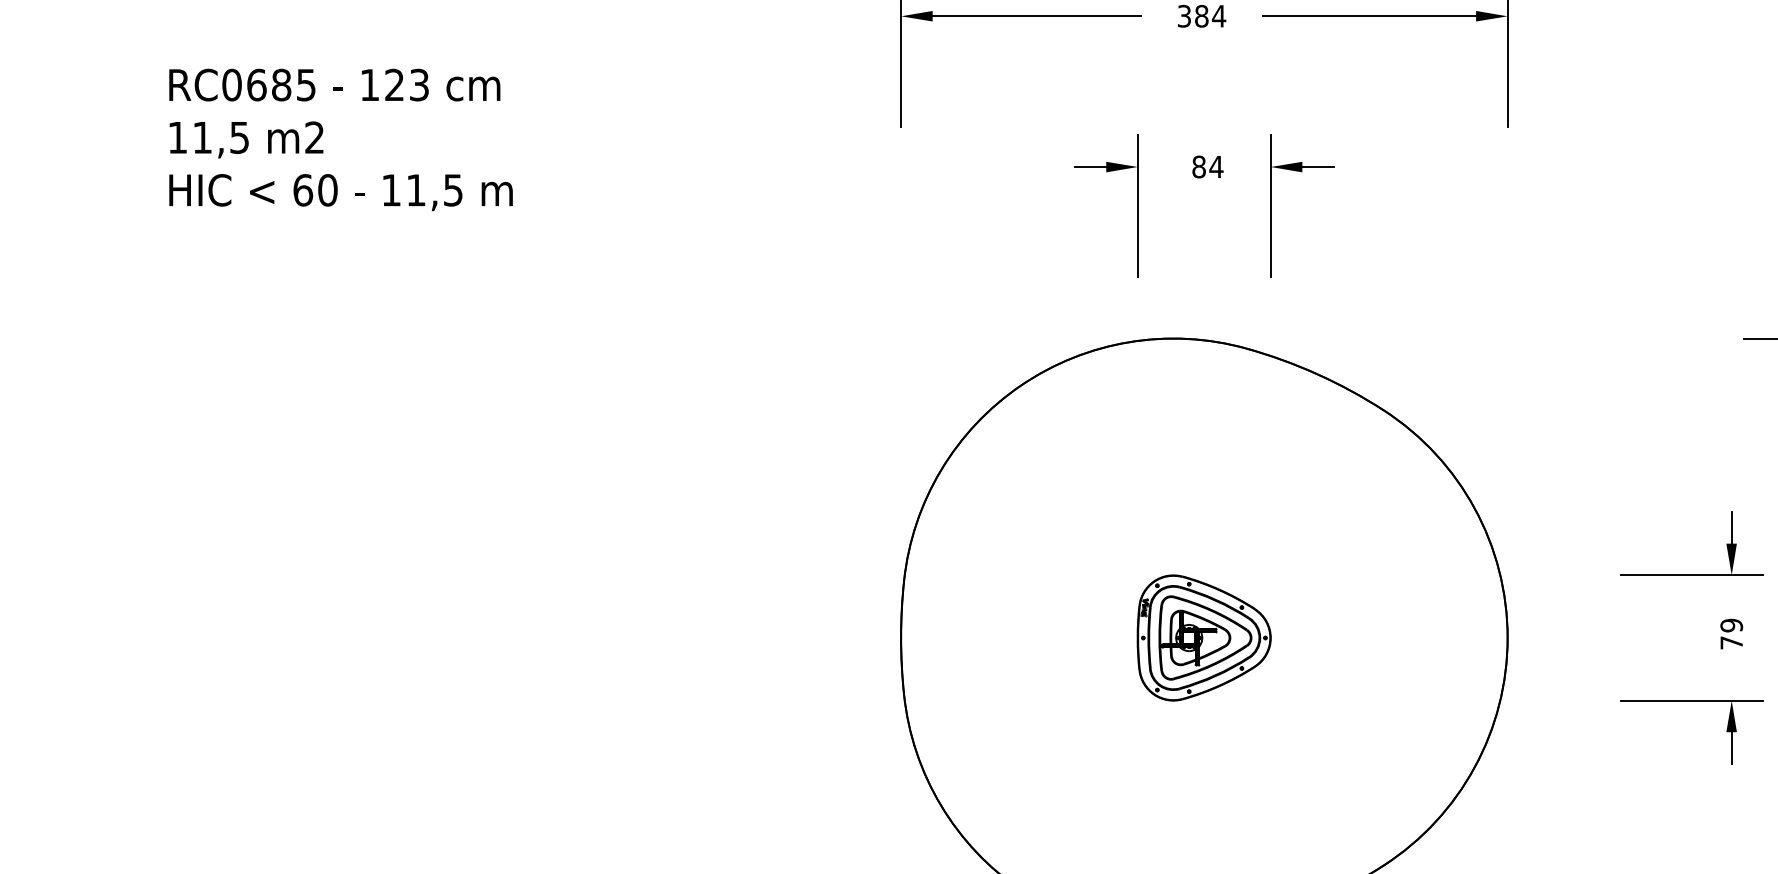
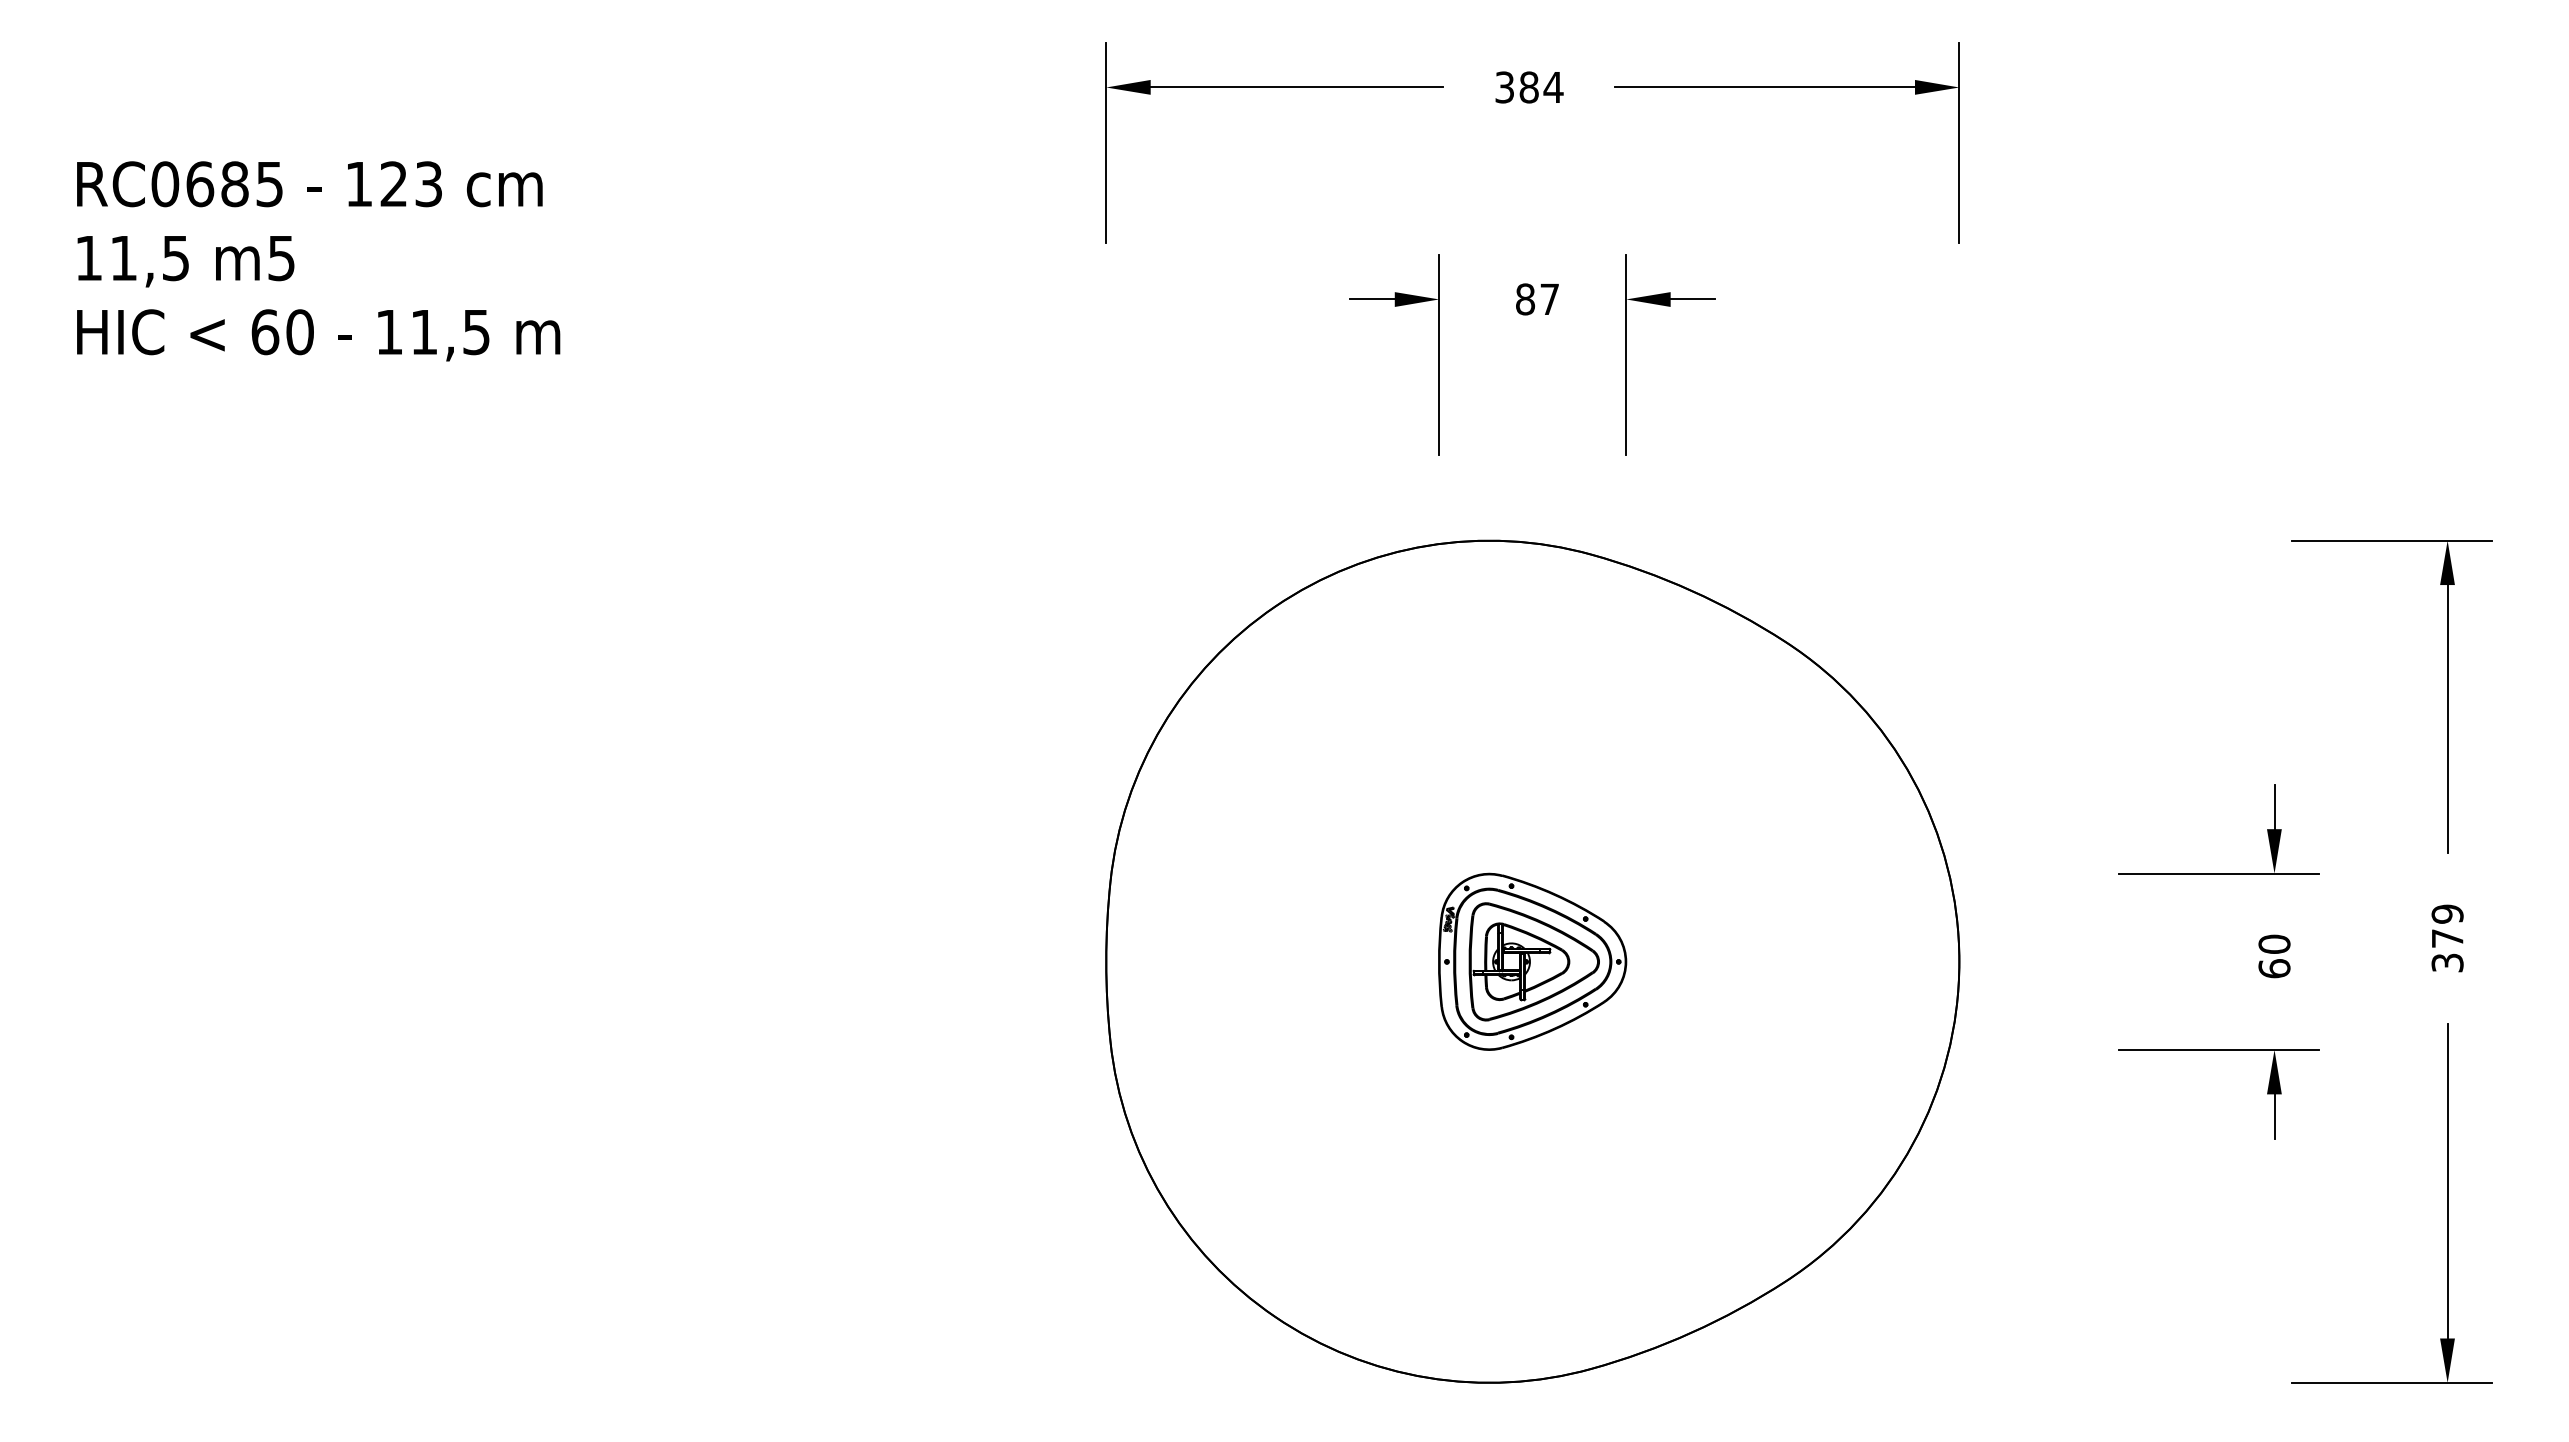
text: (314, 137) -> (281, 258), m2 -> m5
text: (1216, 166) -> (1549, 298), 84 -> 87
text: (1731, 634) -> (2274, 956), 79 -> 60

